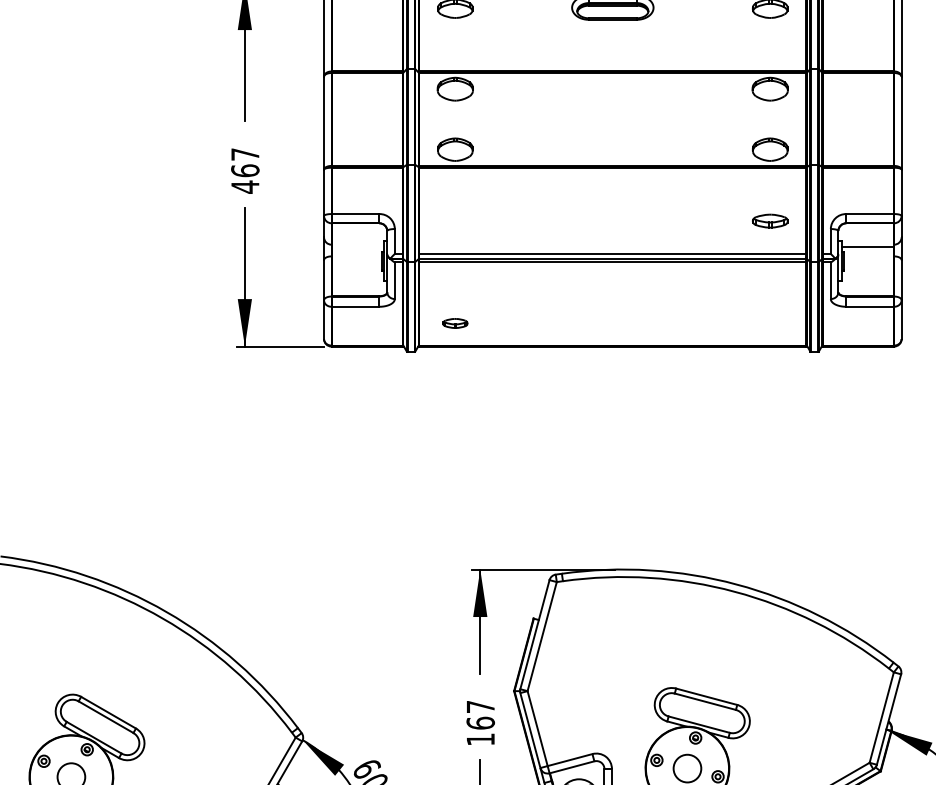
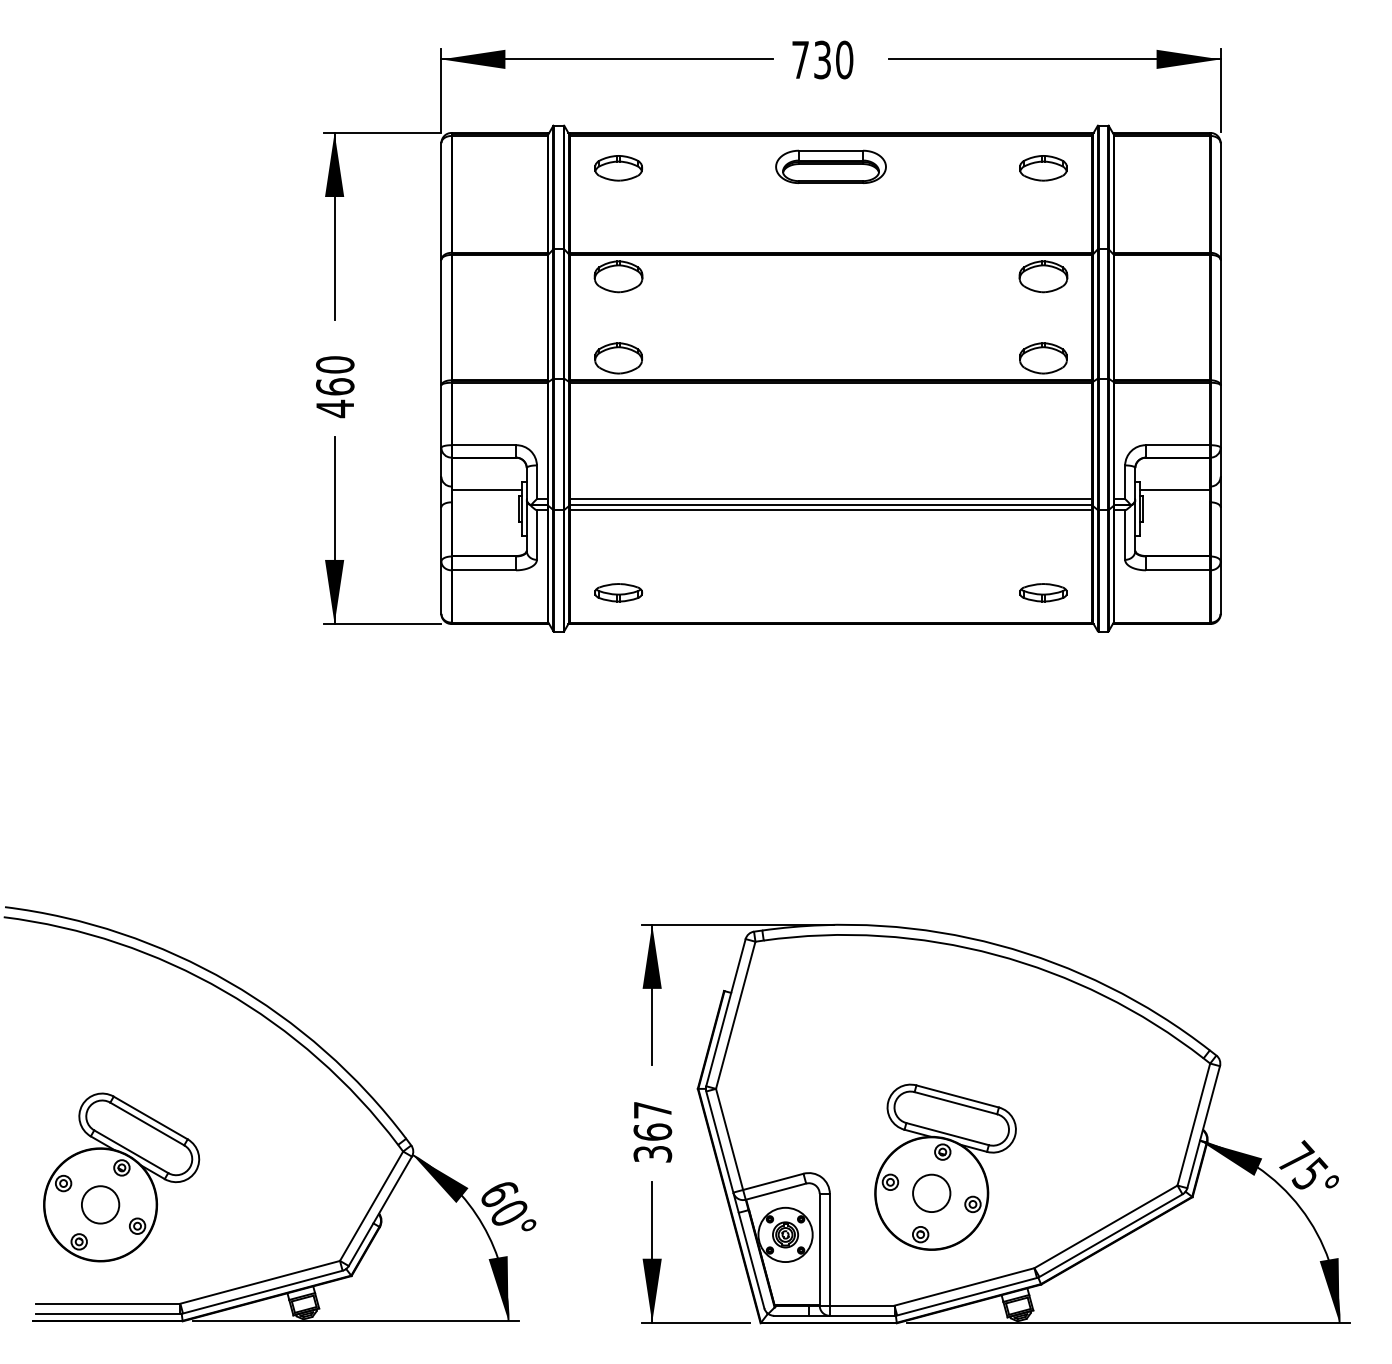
text: (245, 154) -> (335, 364), 467 -> 460
part: (770, 220) -> (1043, 592), moved
line: (358, 247) -> (487, 490), added
part: (455, 323) -> (618, 592), size x1.43
text: (480, 739) -> (652, 1154), 167 -> 367

